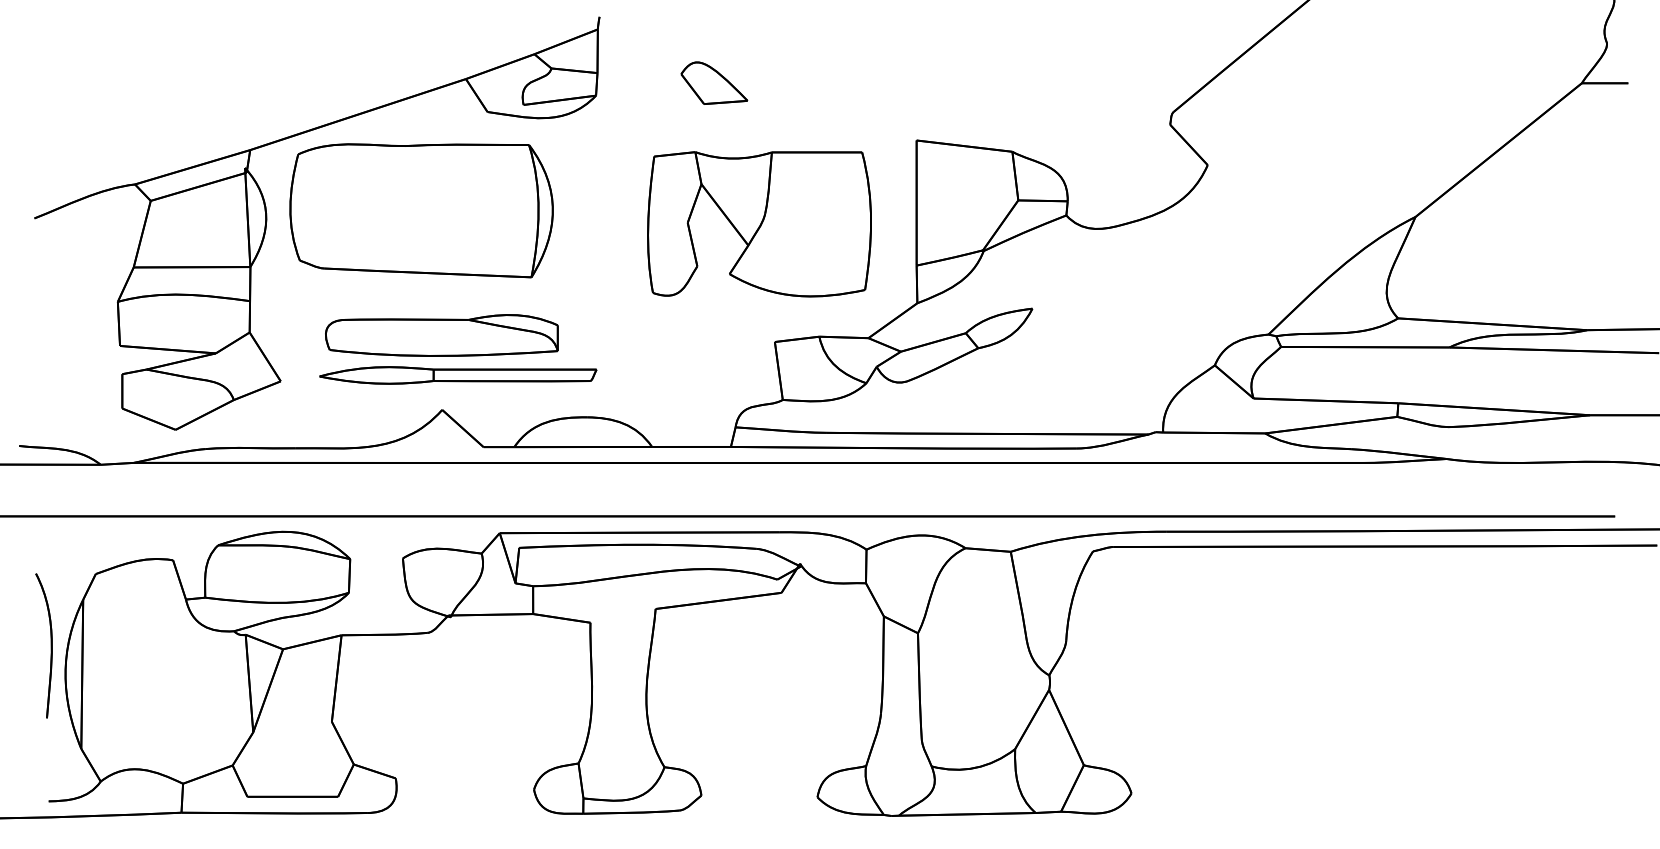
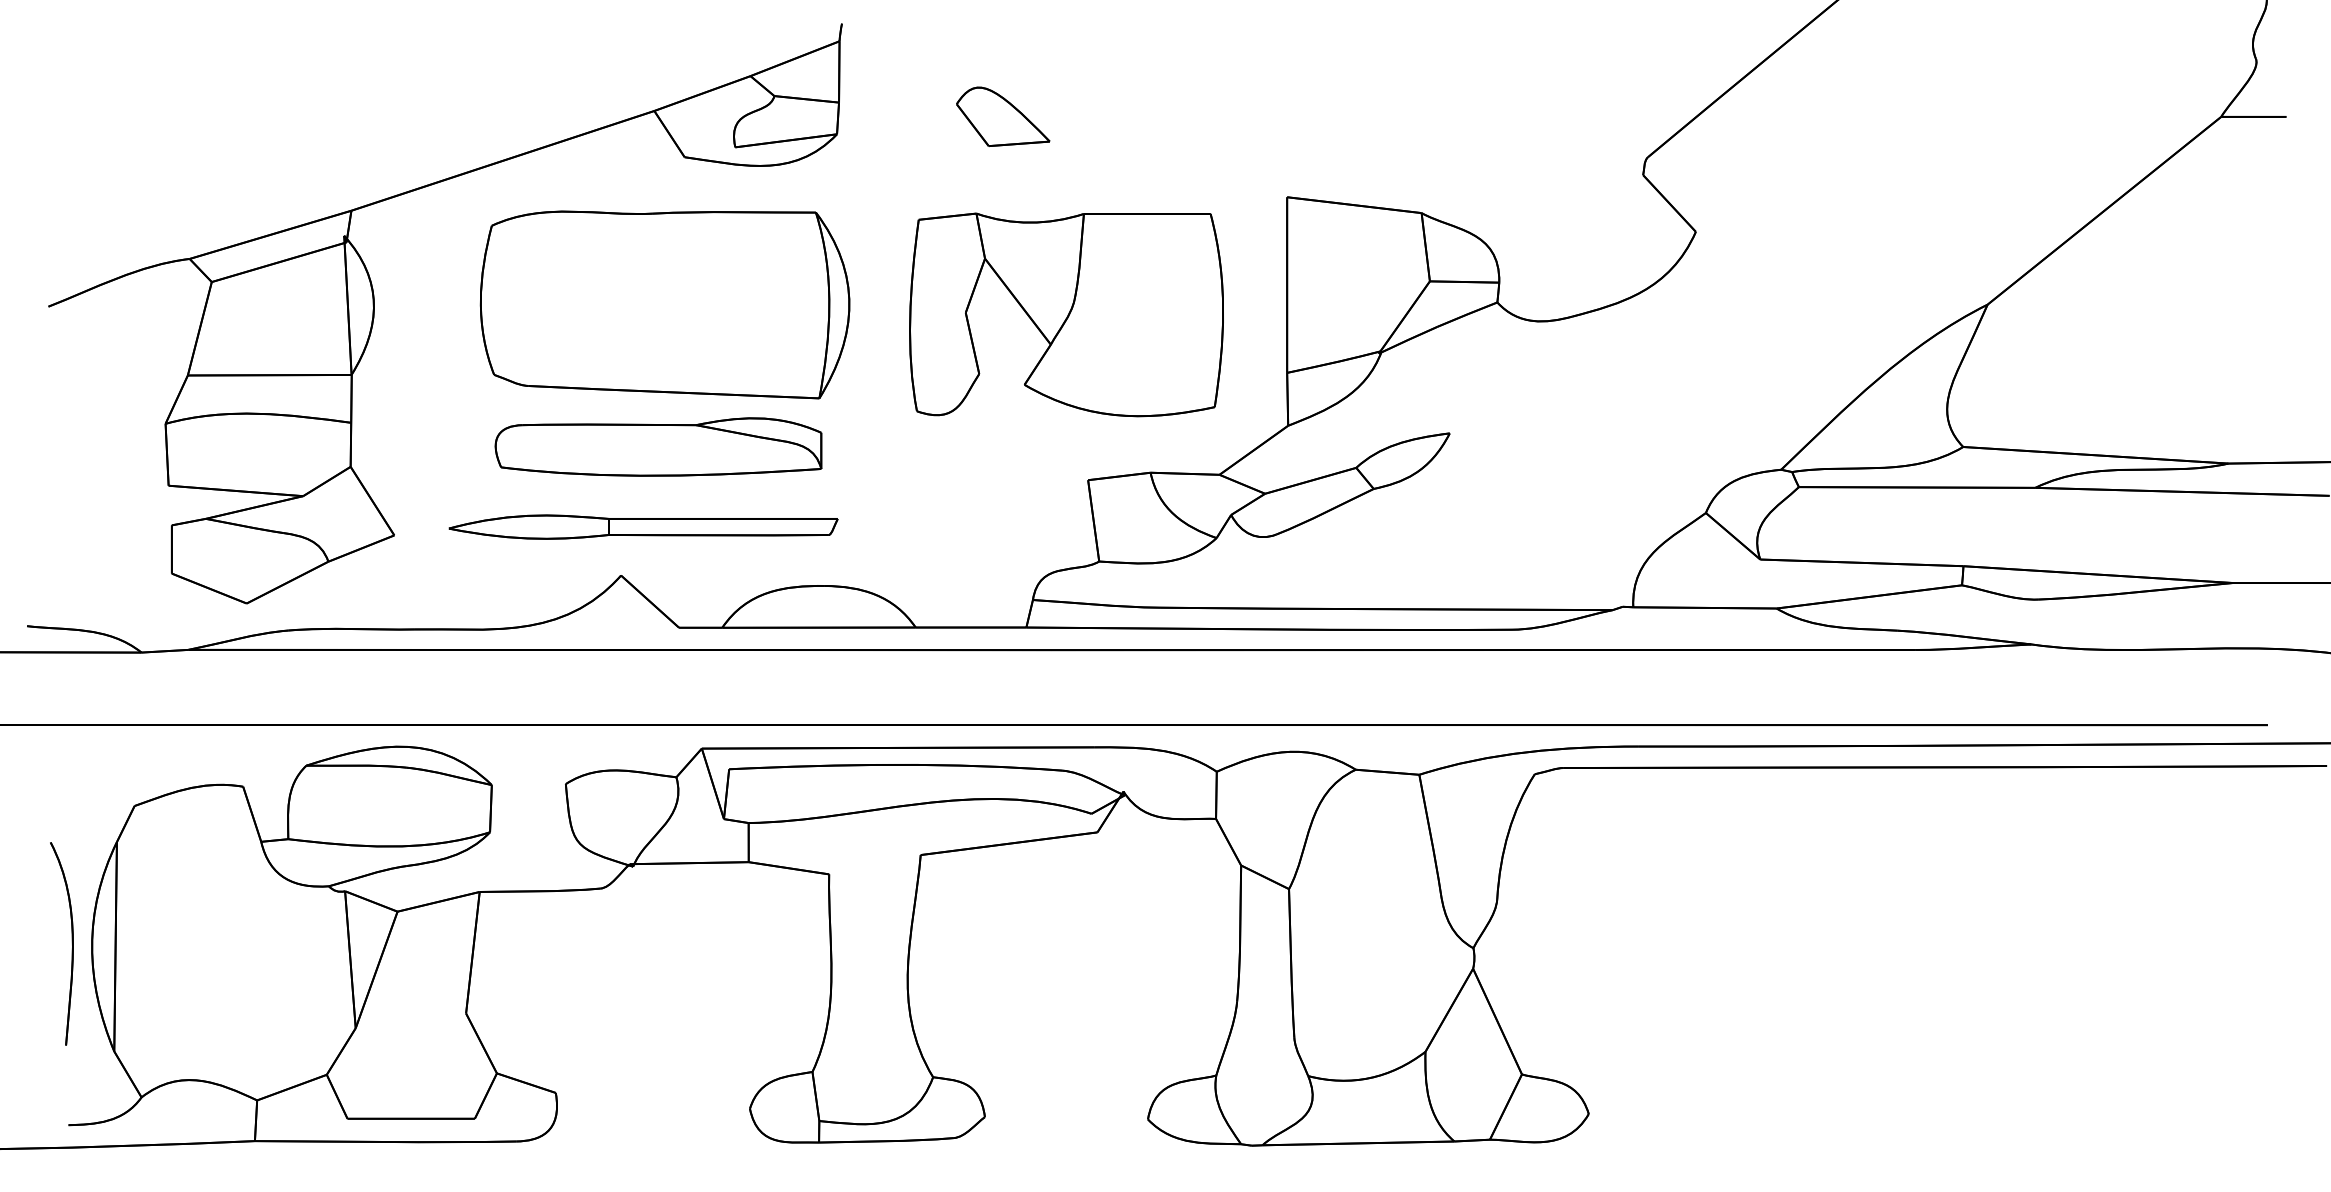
part: (421, 210) -> (664, 304), moved
part: (441, 335) -> (658, 446), moved
part: (50, 644) -> (71, 942), moved

